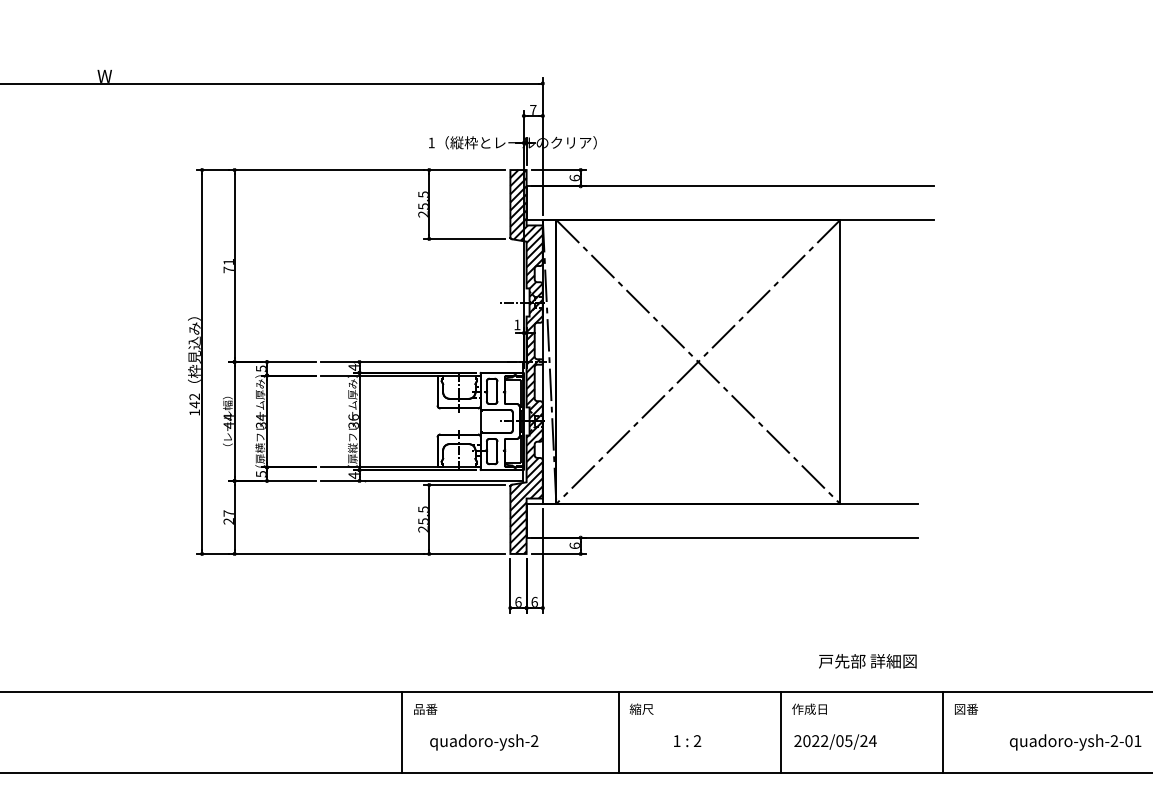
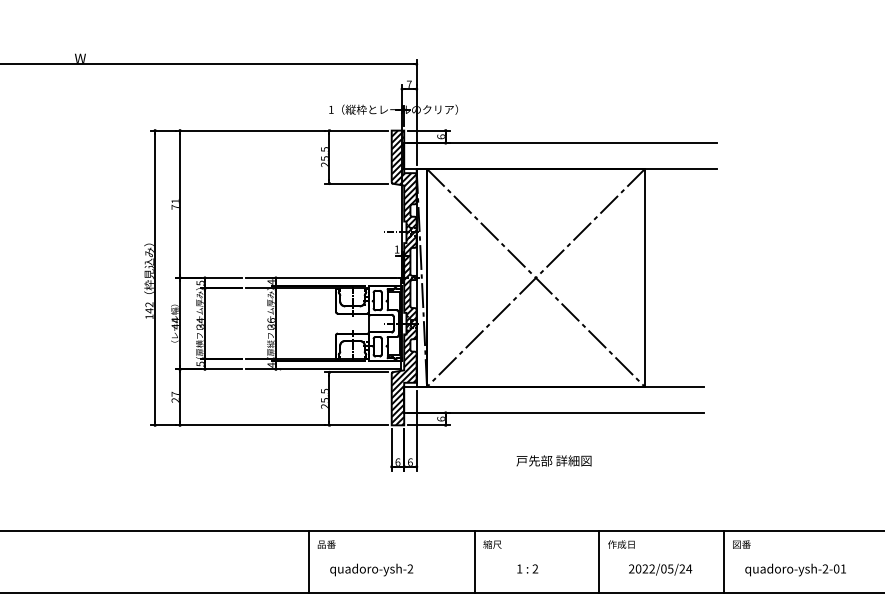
text: (867, 661) -> (553, 461), moved
text: (835, 741) -> (660, 569), moved
text: (1075, 742) -> (795, 570), moved

